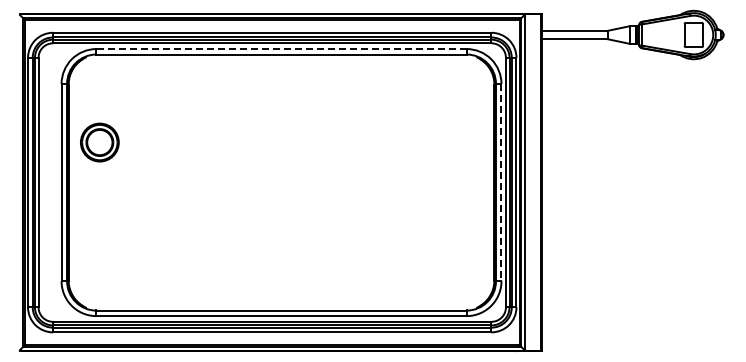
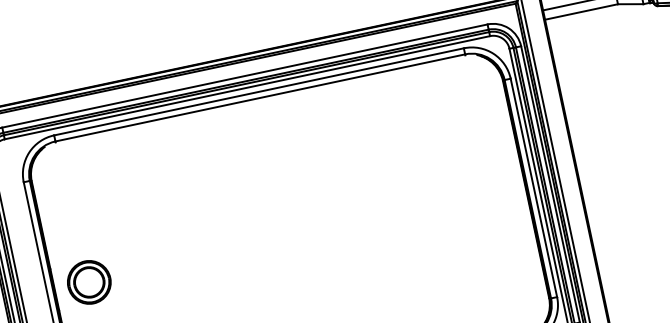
line: (281, 49) -> (259, 92), dashed -> solid
part: (99, 142) -> (88, 282), moved
line: (501, 182) -> (533, 187), dashed -> solid

